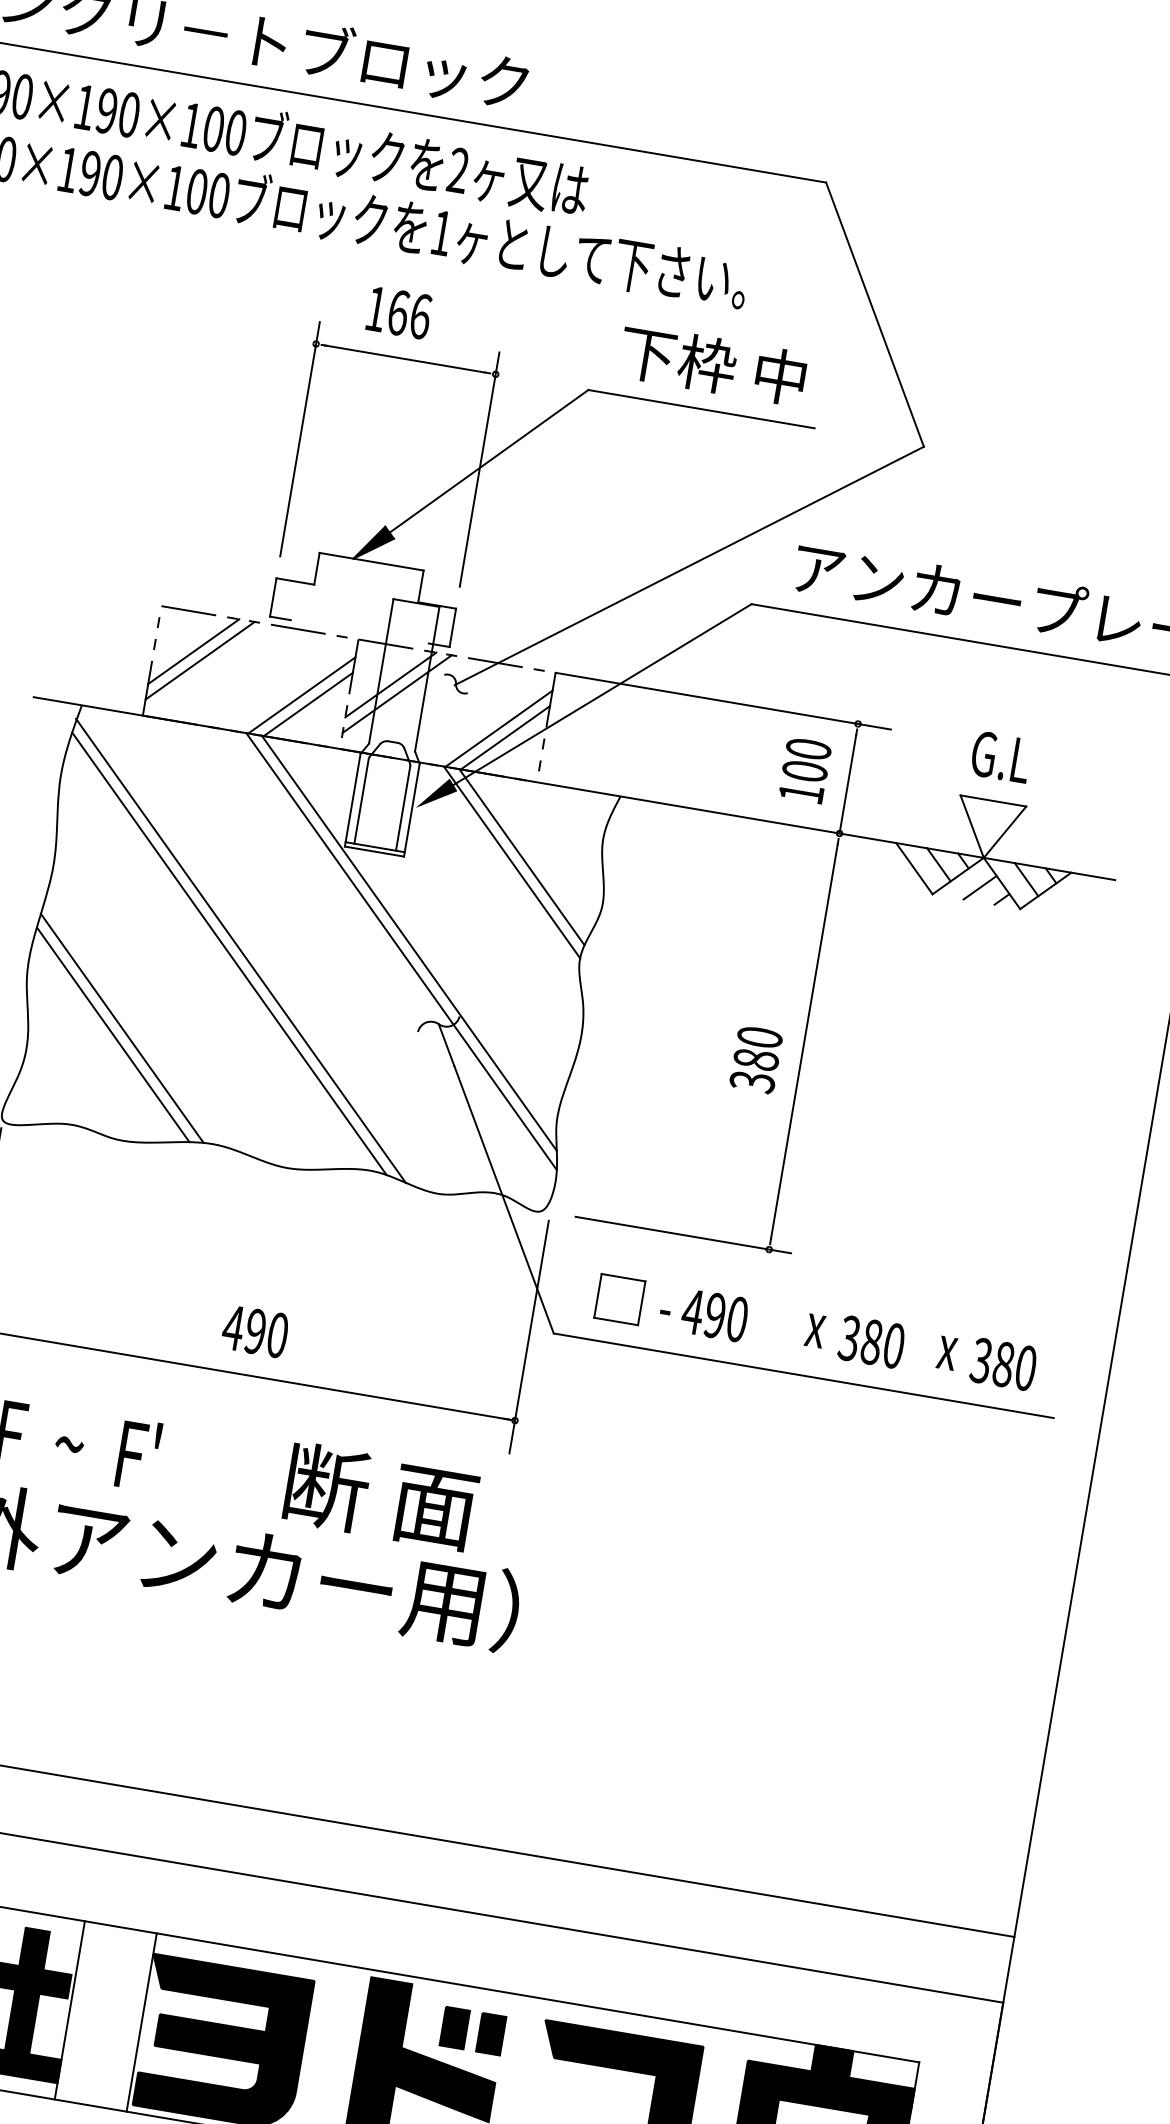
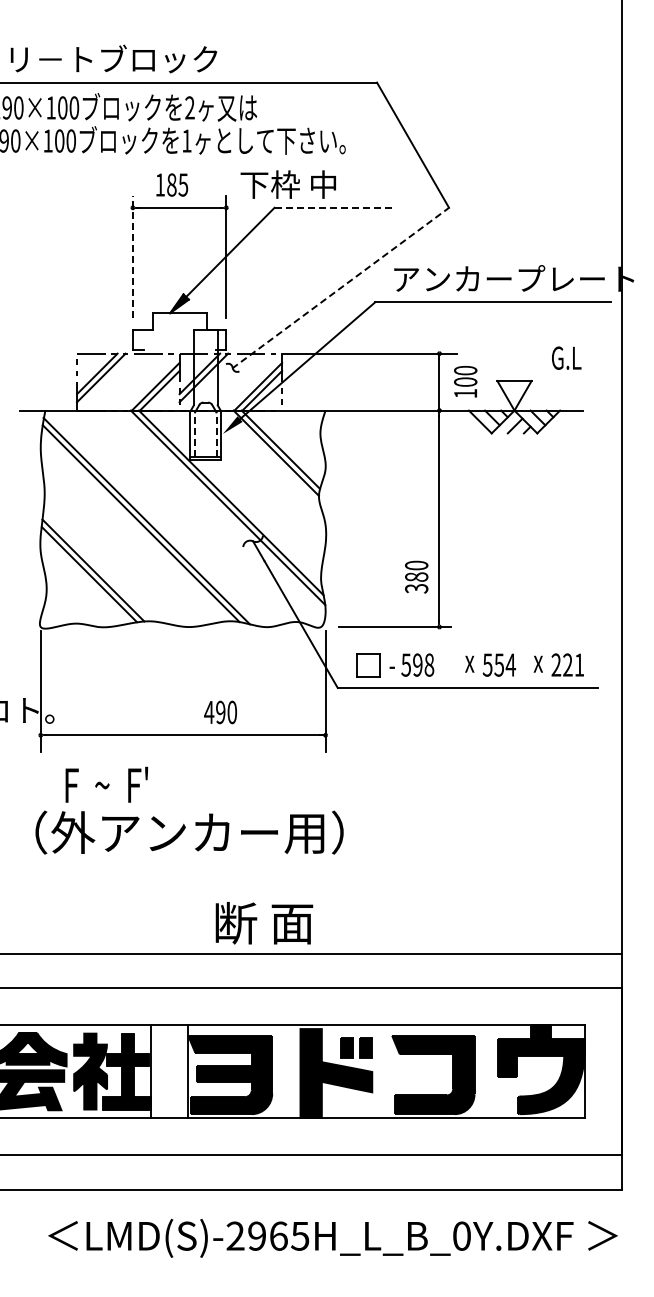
text: (409, 313) -> (177, 184), 166 -> 185
text: (711, 364) -> (287, 184), moved
line: (701, 408) -> (333, 207), solid -> dashed
line: (299, 439) -> (132, 257), solid -> dashed
line: (688, 566) -> (340, 288), solid -> dashed
text: (1001, 755) -> (566, 357), moved
text: (804, 770) -> (465, 381), moved
line: (360, 801) -> (194, 435), solid -> dashed
line: (402, 808) -> (216, 435), solid -> dashed
text: (756, 1058) -> (416, 576), moved
text: (714, 1314) -> (417, 664), 490 -> 598
text: (255, 1331) -> (220, 712), moved
text: (872, 1341) -> (499, 664), 380 -> 554
text: (1003, 1363) -> (567, 664), 380 -> 221
text: (381, 1497) -> (264, 923), moved

